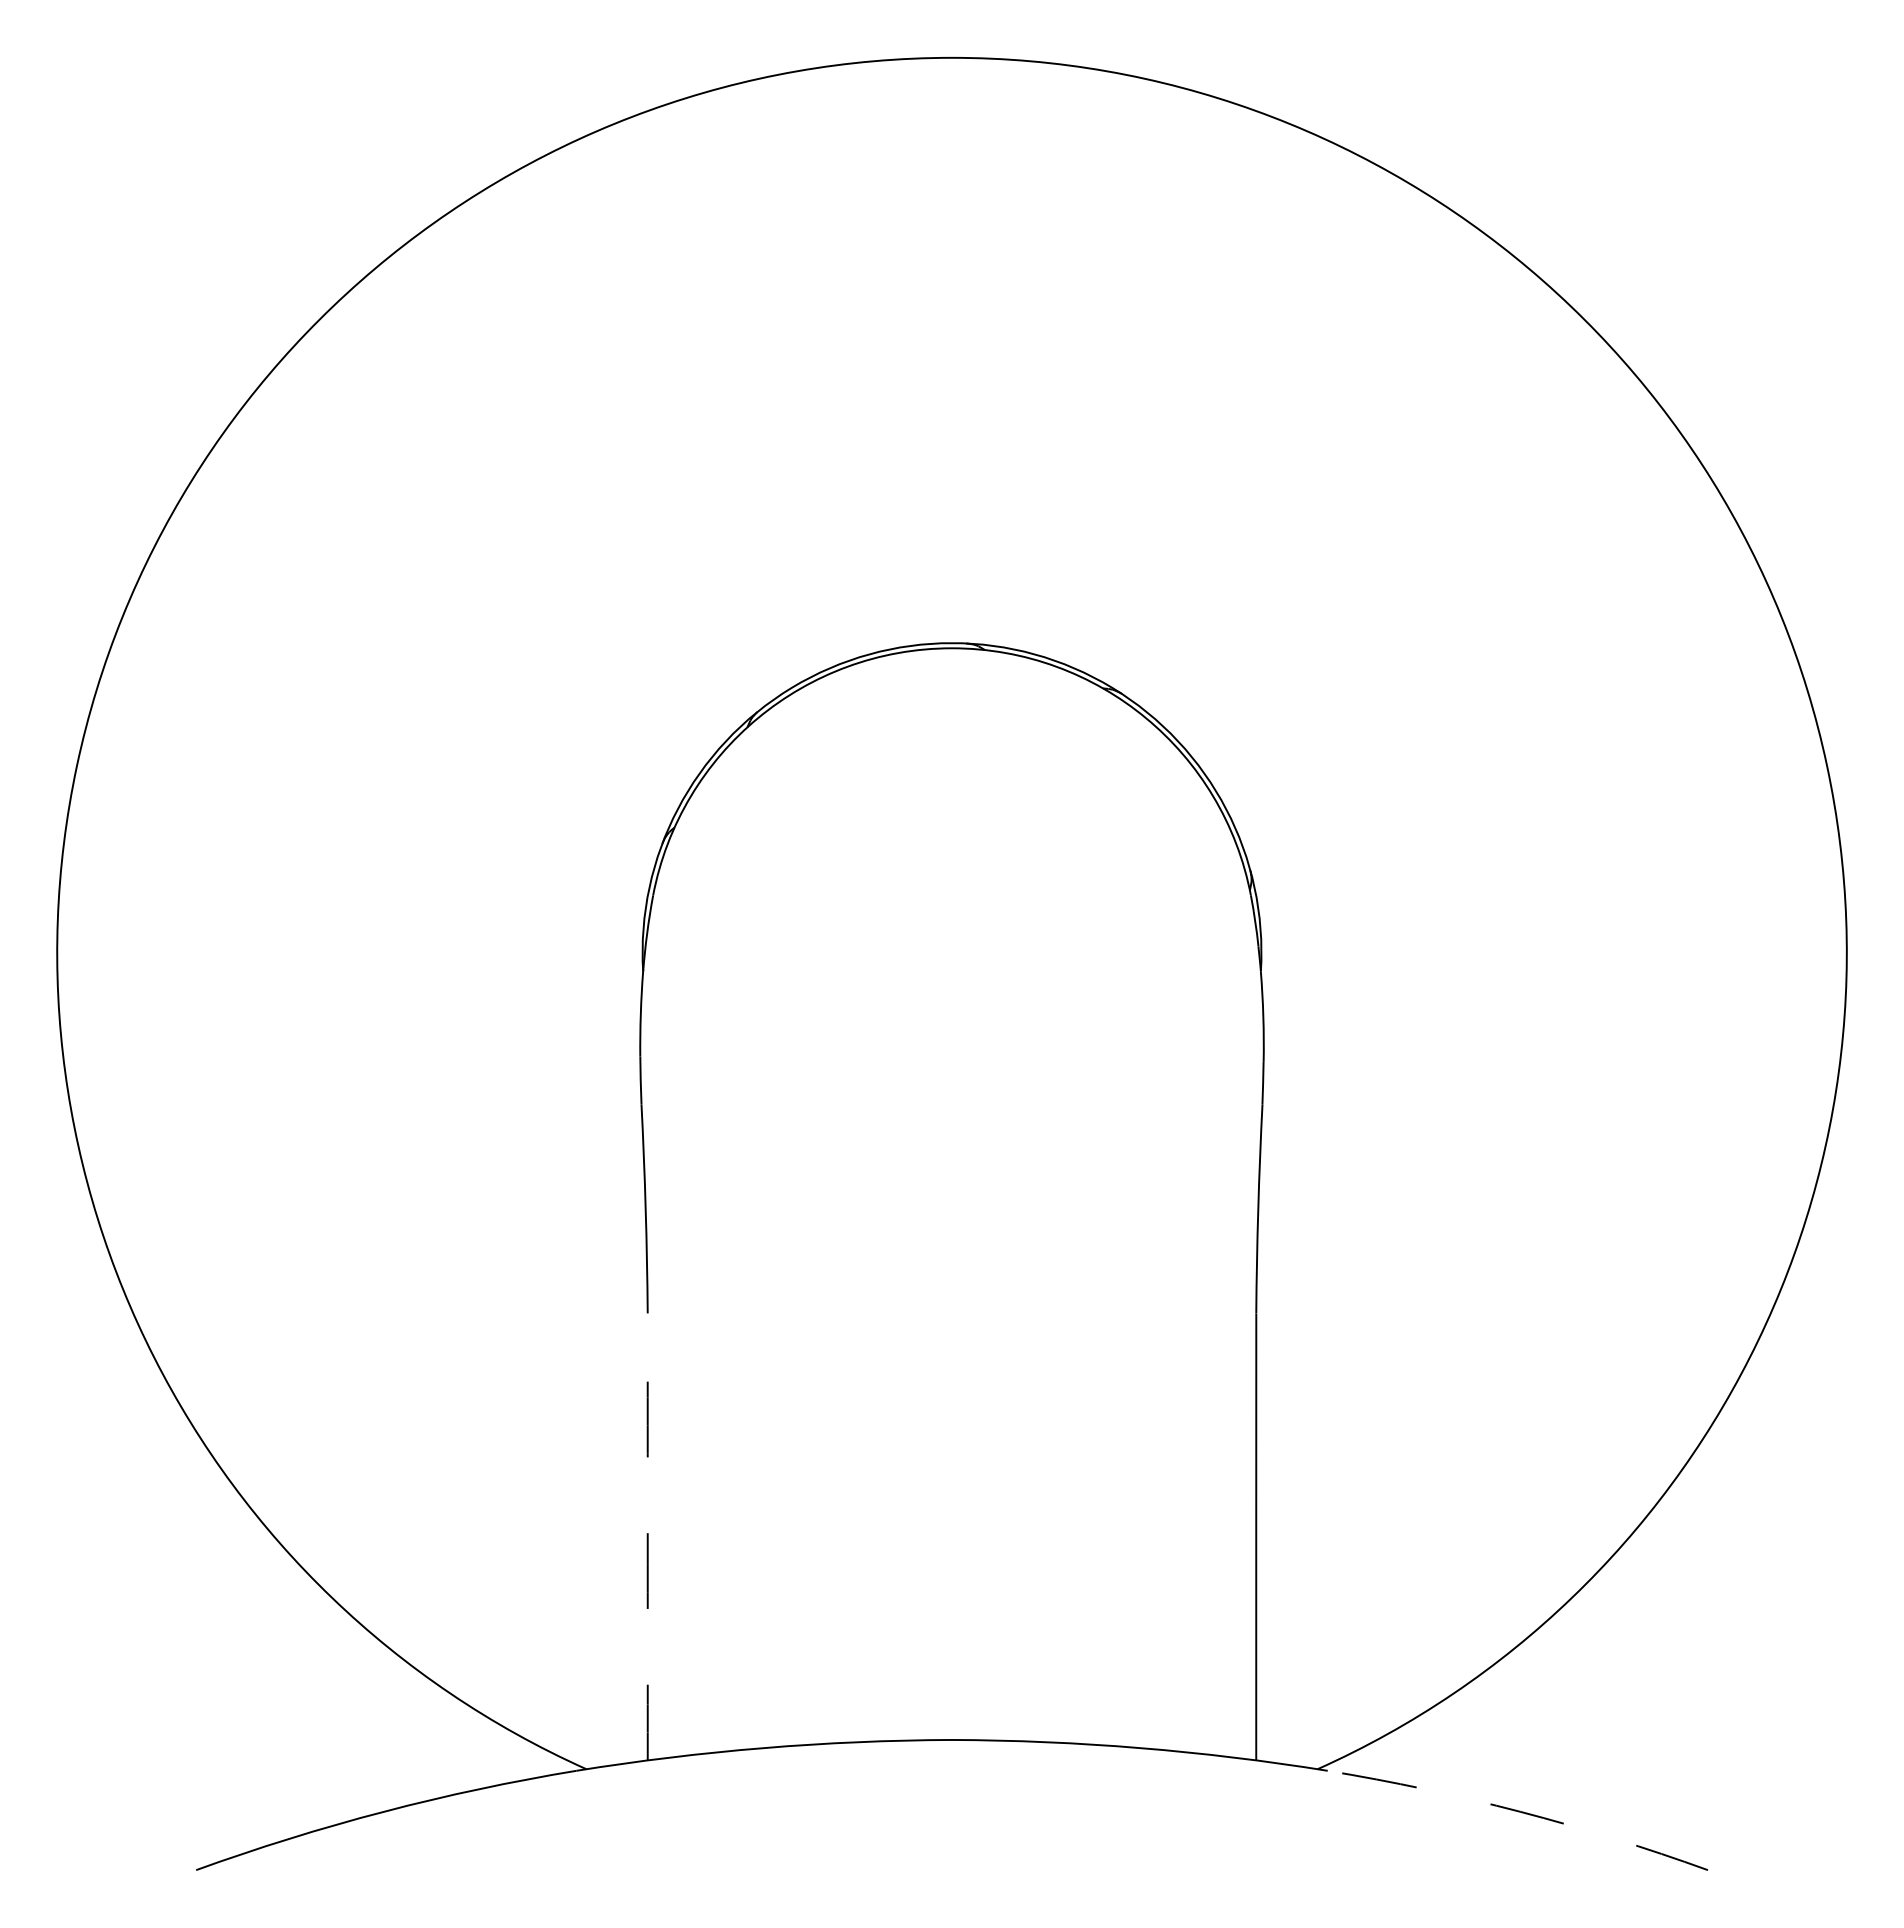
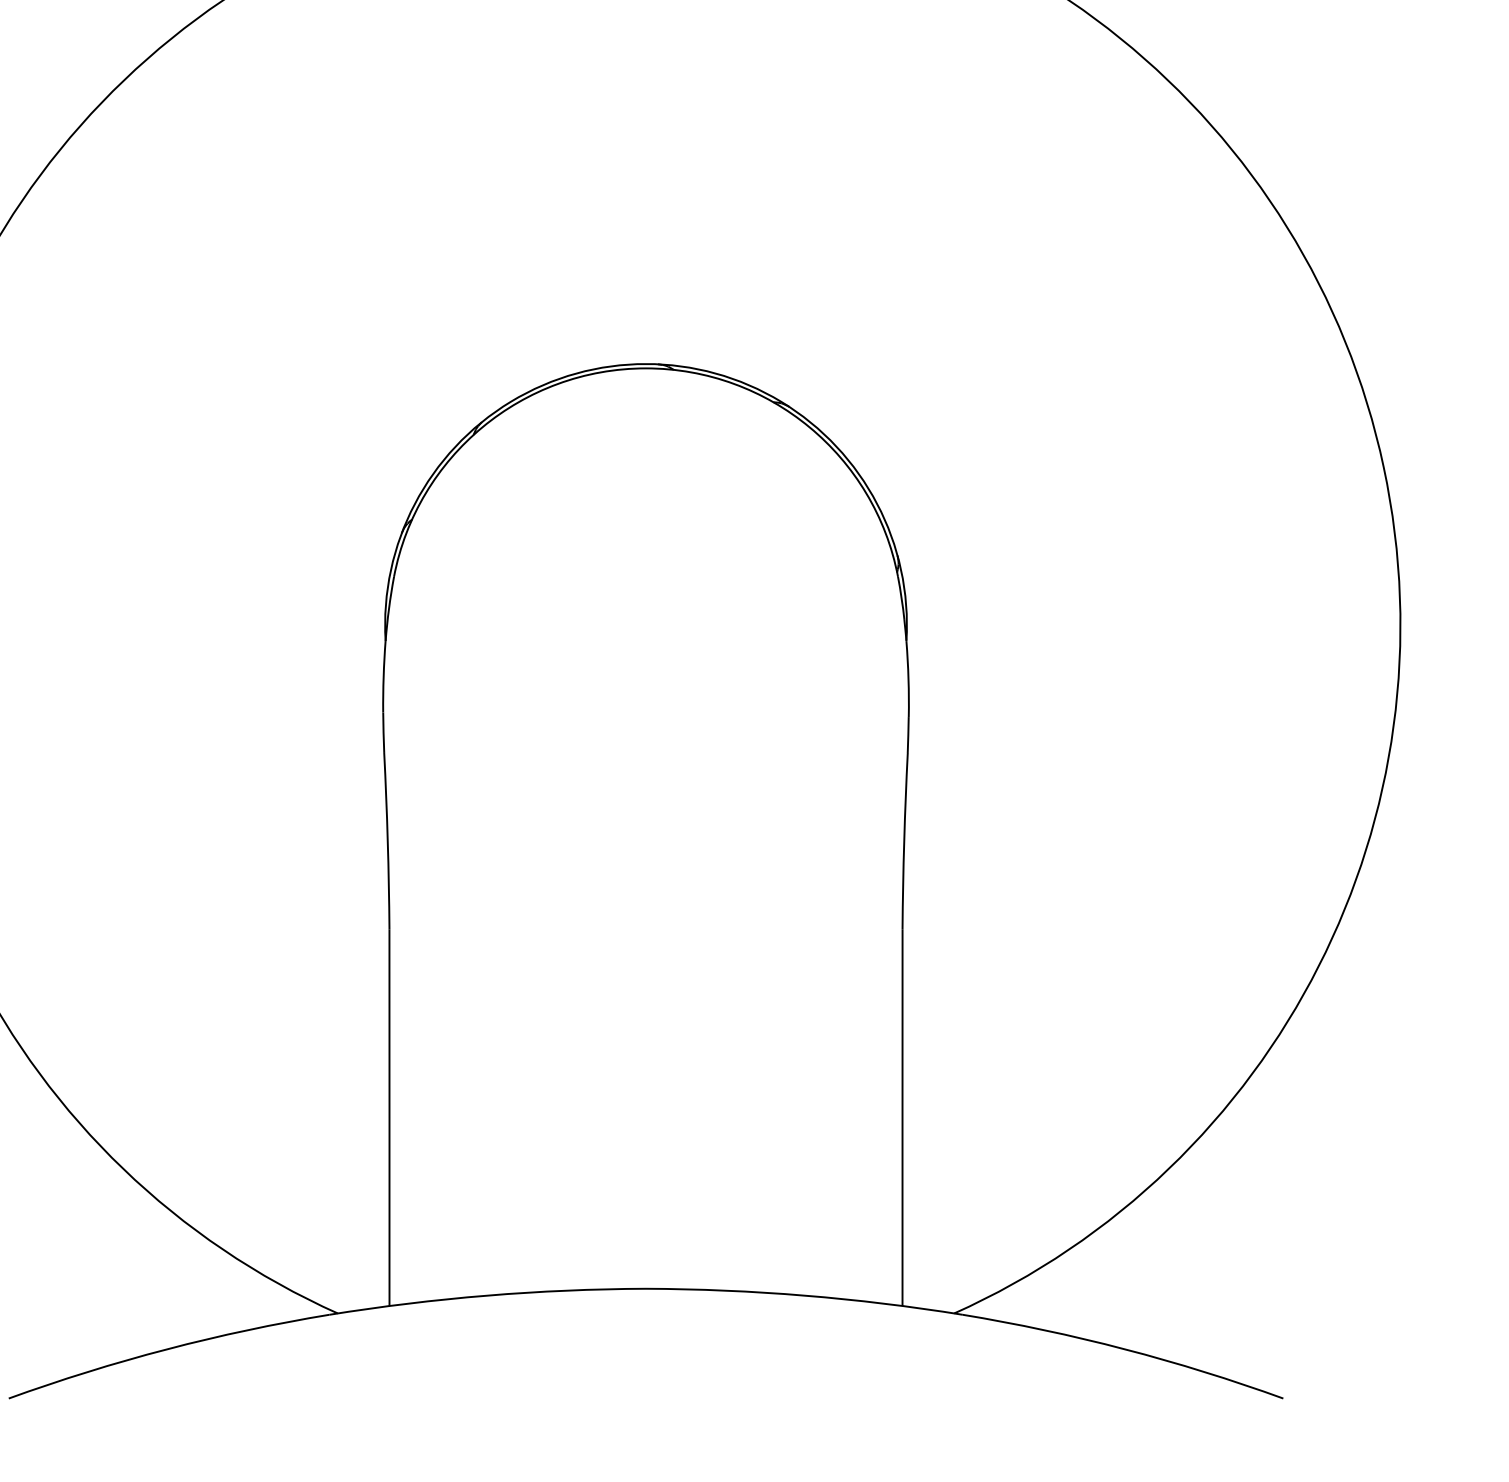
arc: (647, 1536) -> (389, 1117), dashed -> solid
arc: (1520, 1811) -> (1125, 1349), dashed -> solid

